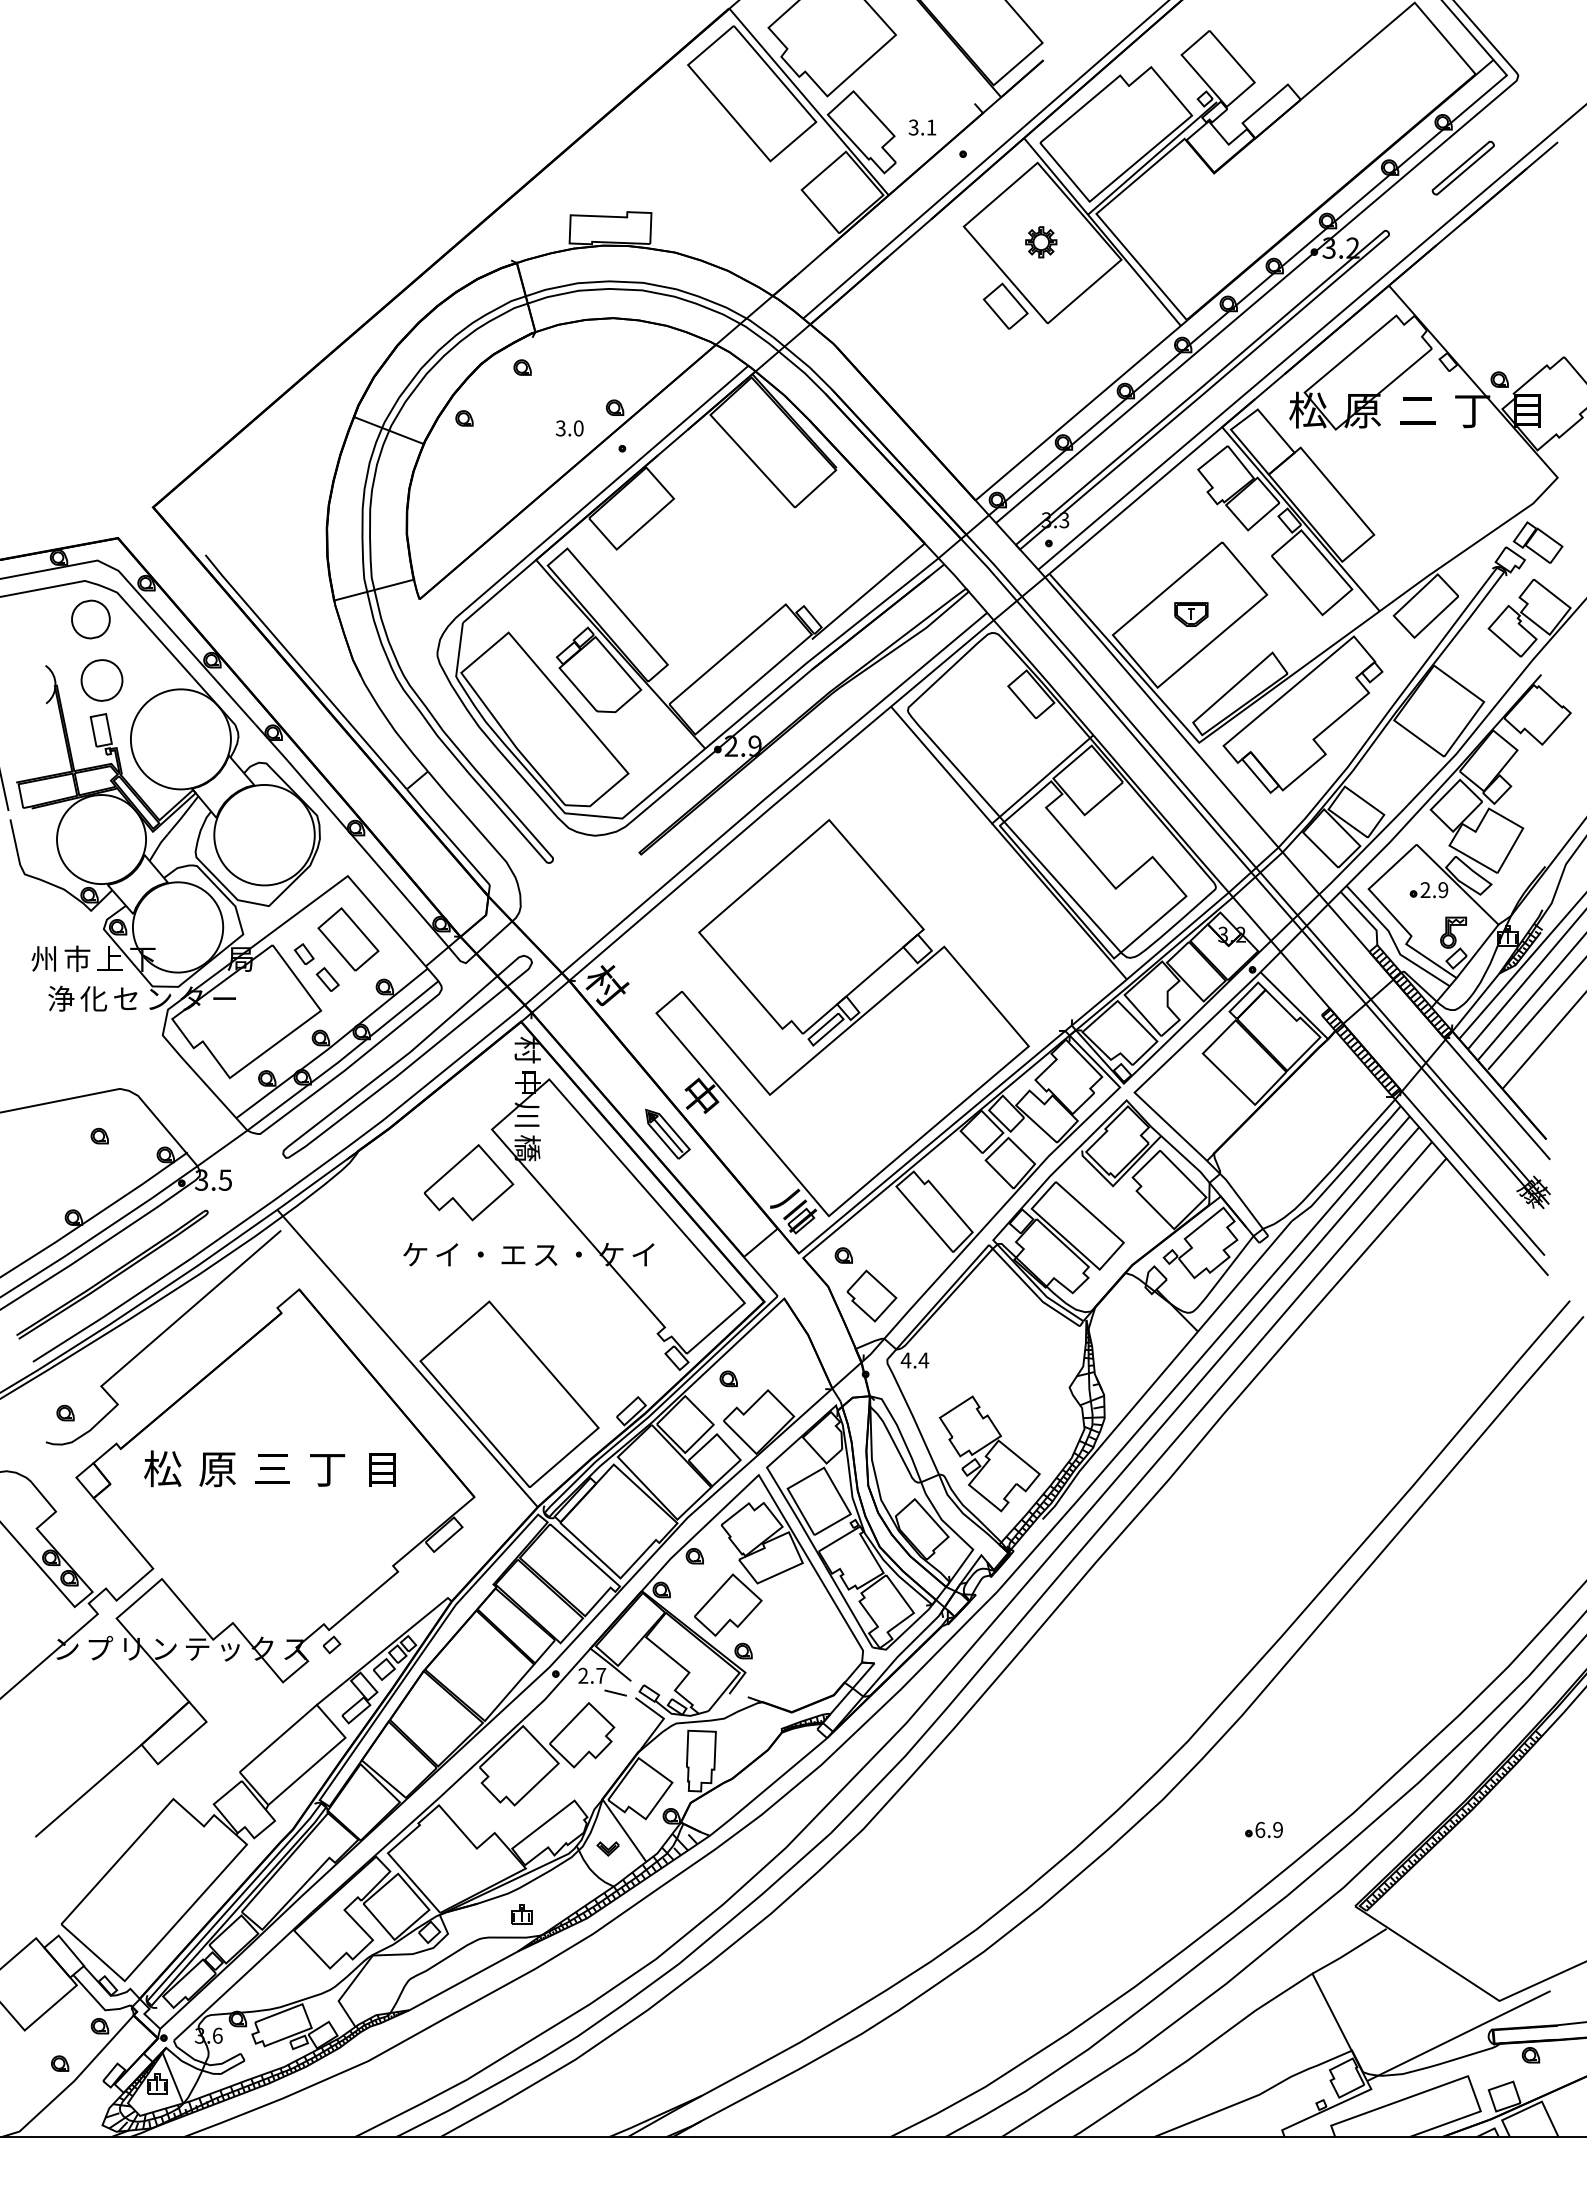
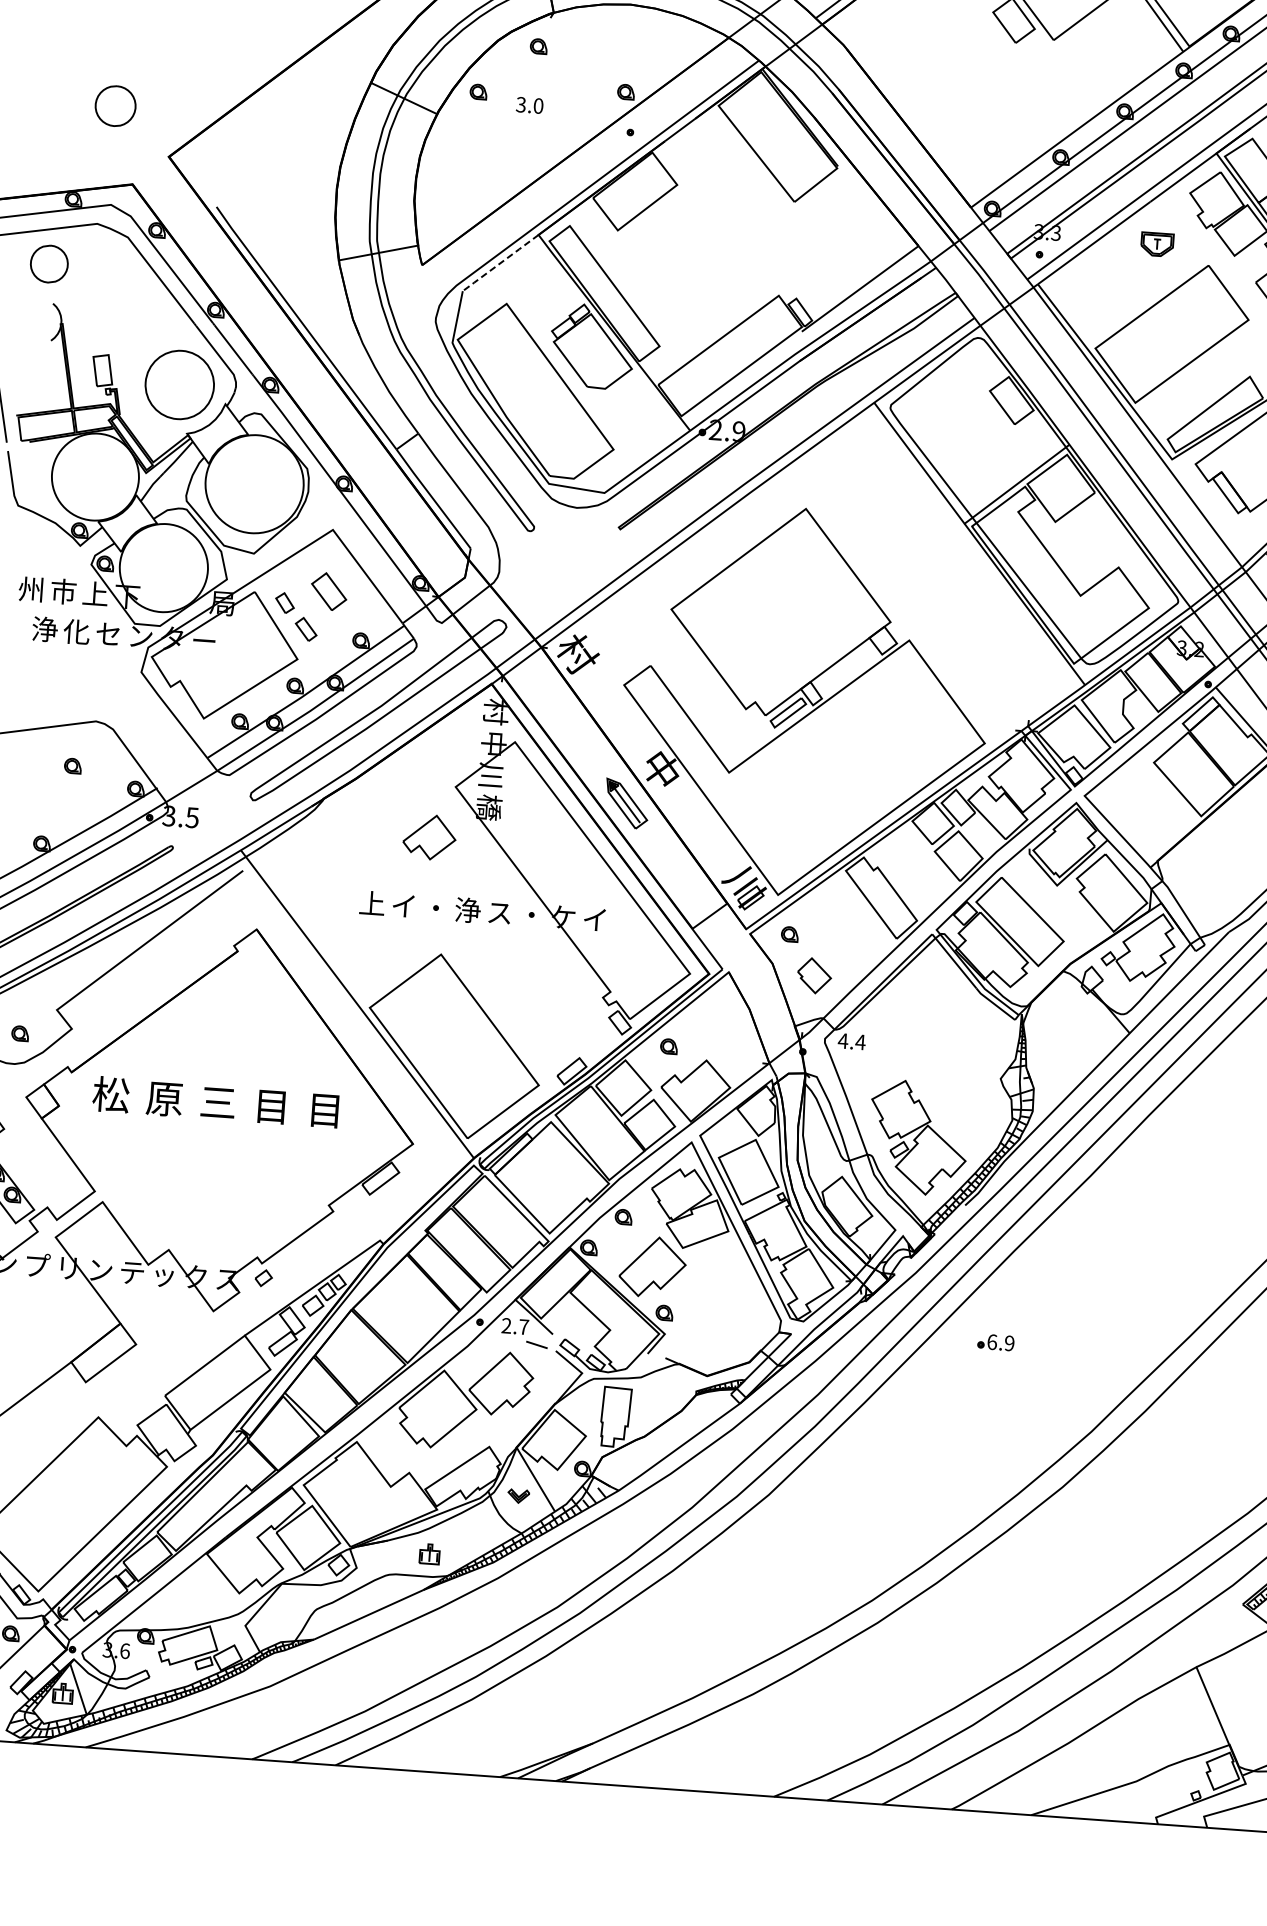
text: (569, 428) -> (529, 105), moved
line: (499, 591) -> (500, 263), solid -> dashed
part: (1191, 614) -> (1157, 244), moved
part: (90, 619) -> (48, 264), moved
part: (101, 680) -> (115, 106), moved
circle: (180, 739) -> (179, 385), size x0.7
part: (348, 939) -> (329, 591), size x0.6
part: (468, 1182) -> (429, 836), size x0.6
text: (415, 1254) -> (372, 903), ケ -> 上
text: (513, 1254) -> (467, 910), エ -> 浄
part: (871, 1295) -> (814, 975), size x0.7
text: (327, 1469) -> (271, 1106), 丁 -> 目
part: (1263, 1829) -> (995, 1341), moved

